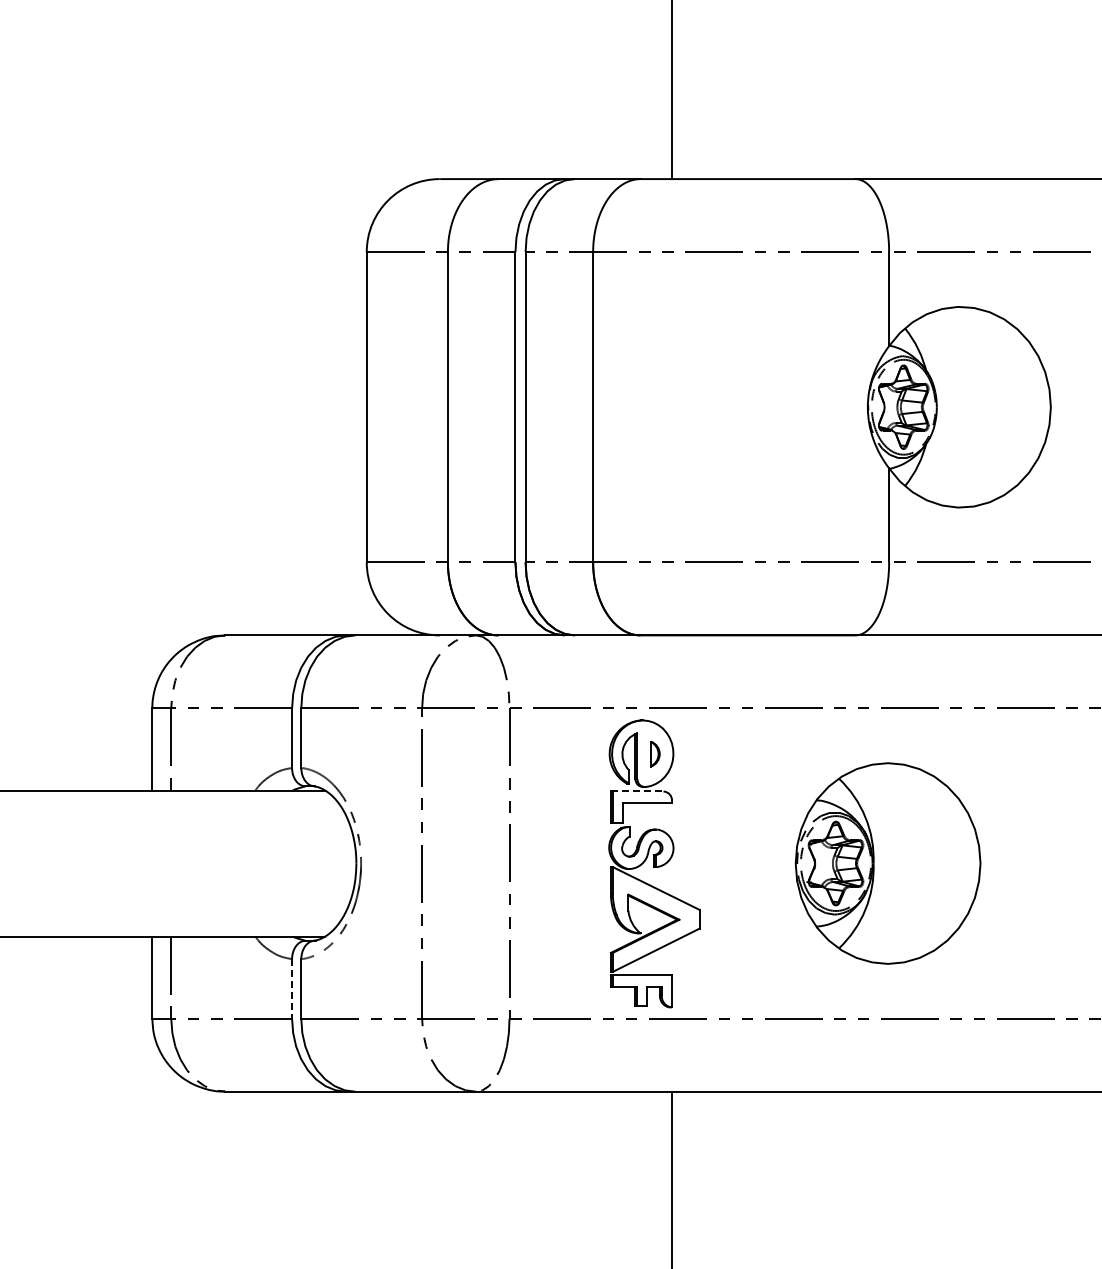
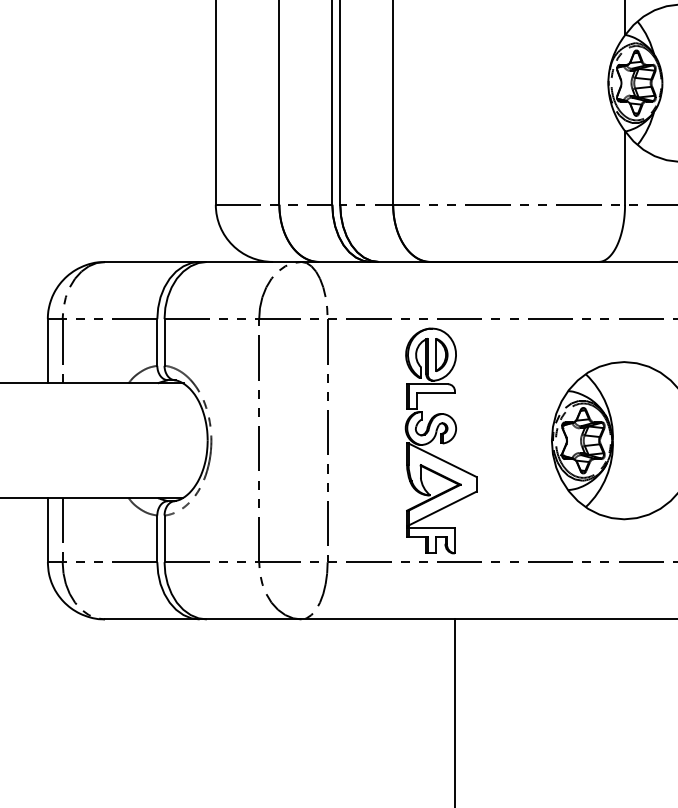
part: (655, 753) -> (442, 354), size x1.67
line: (637, 791) -> (427, 384), dashed -> solid
line: (292, 988) -> (157, 538), dashed -> solid

